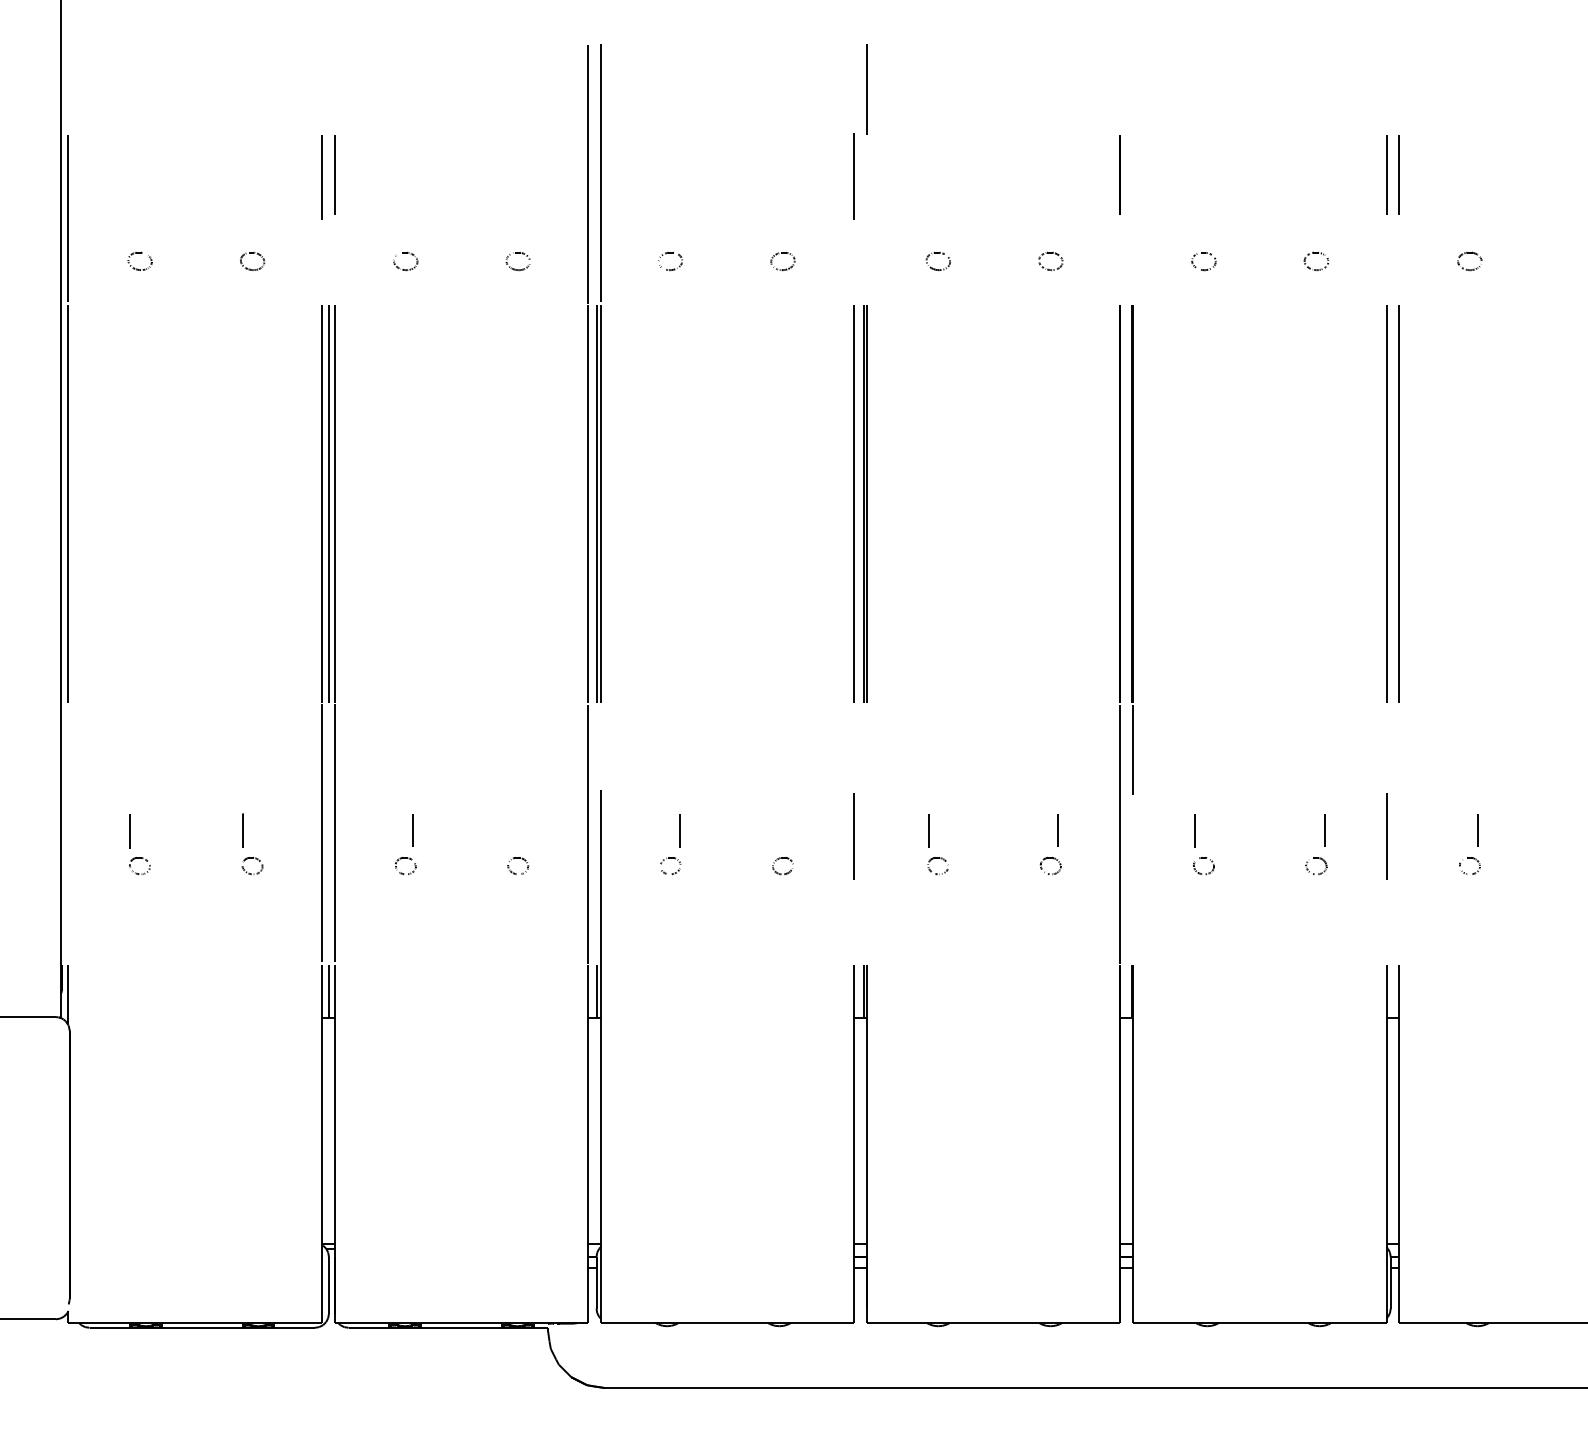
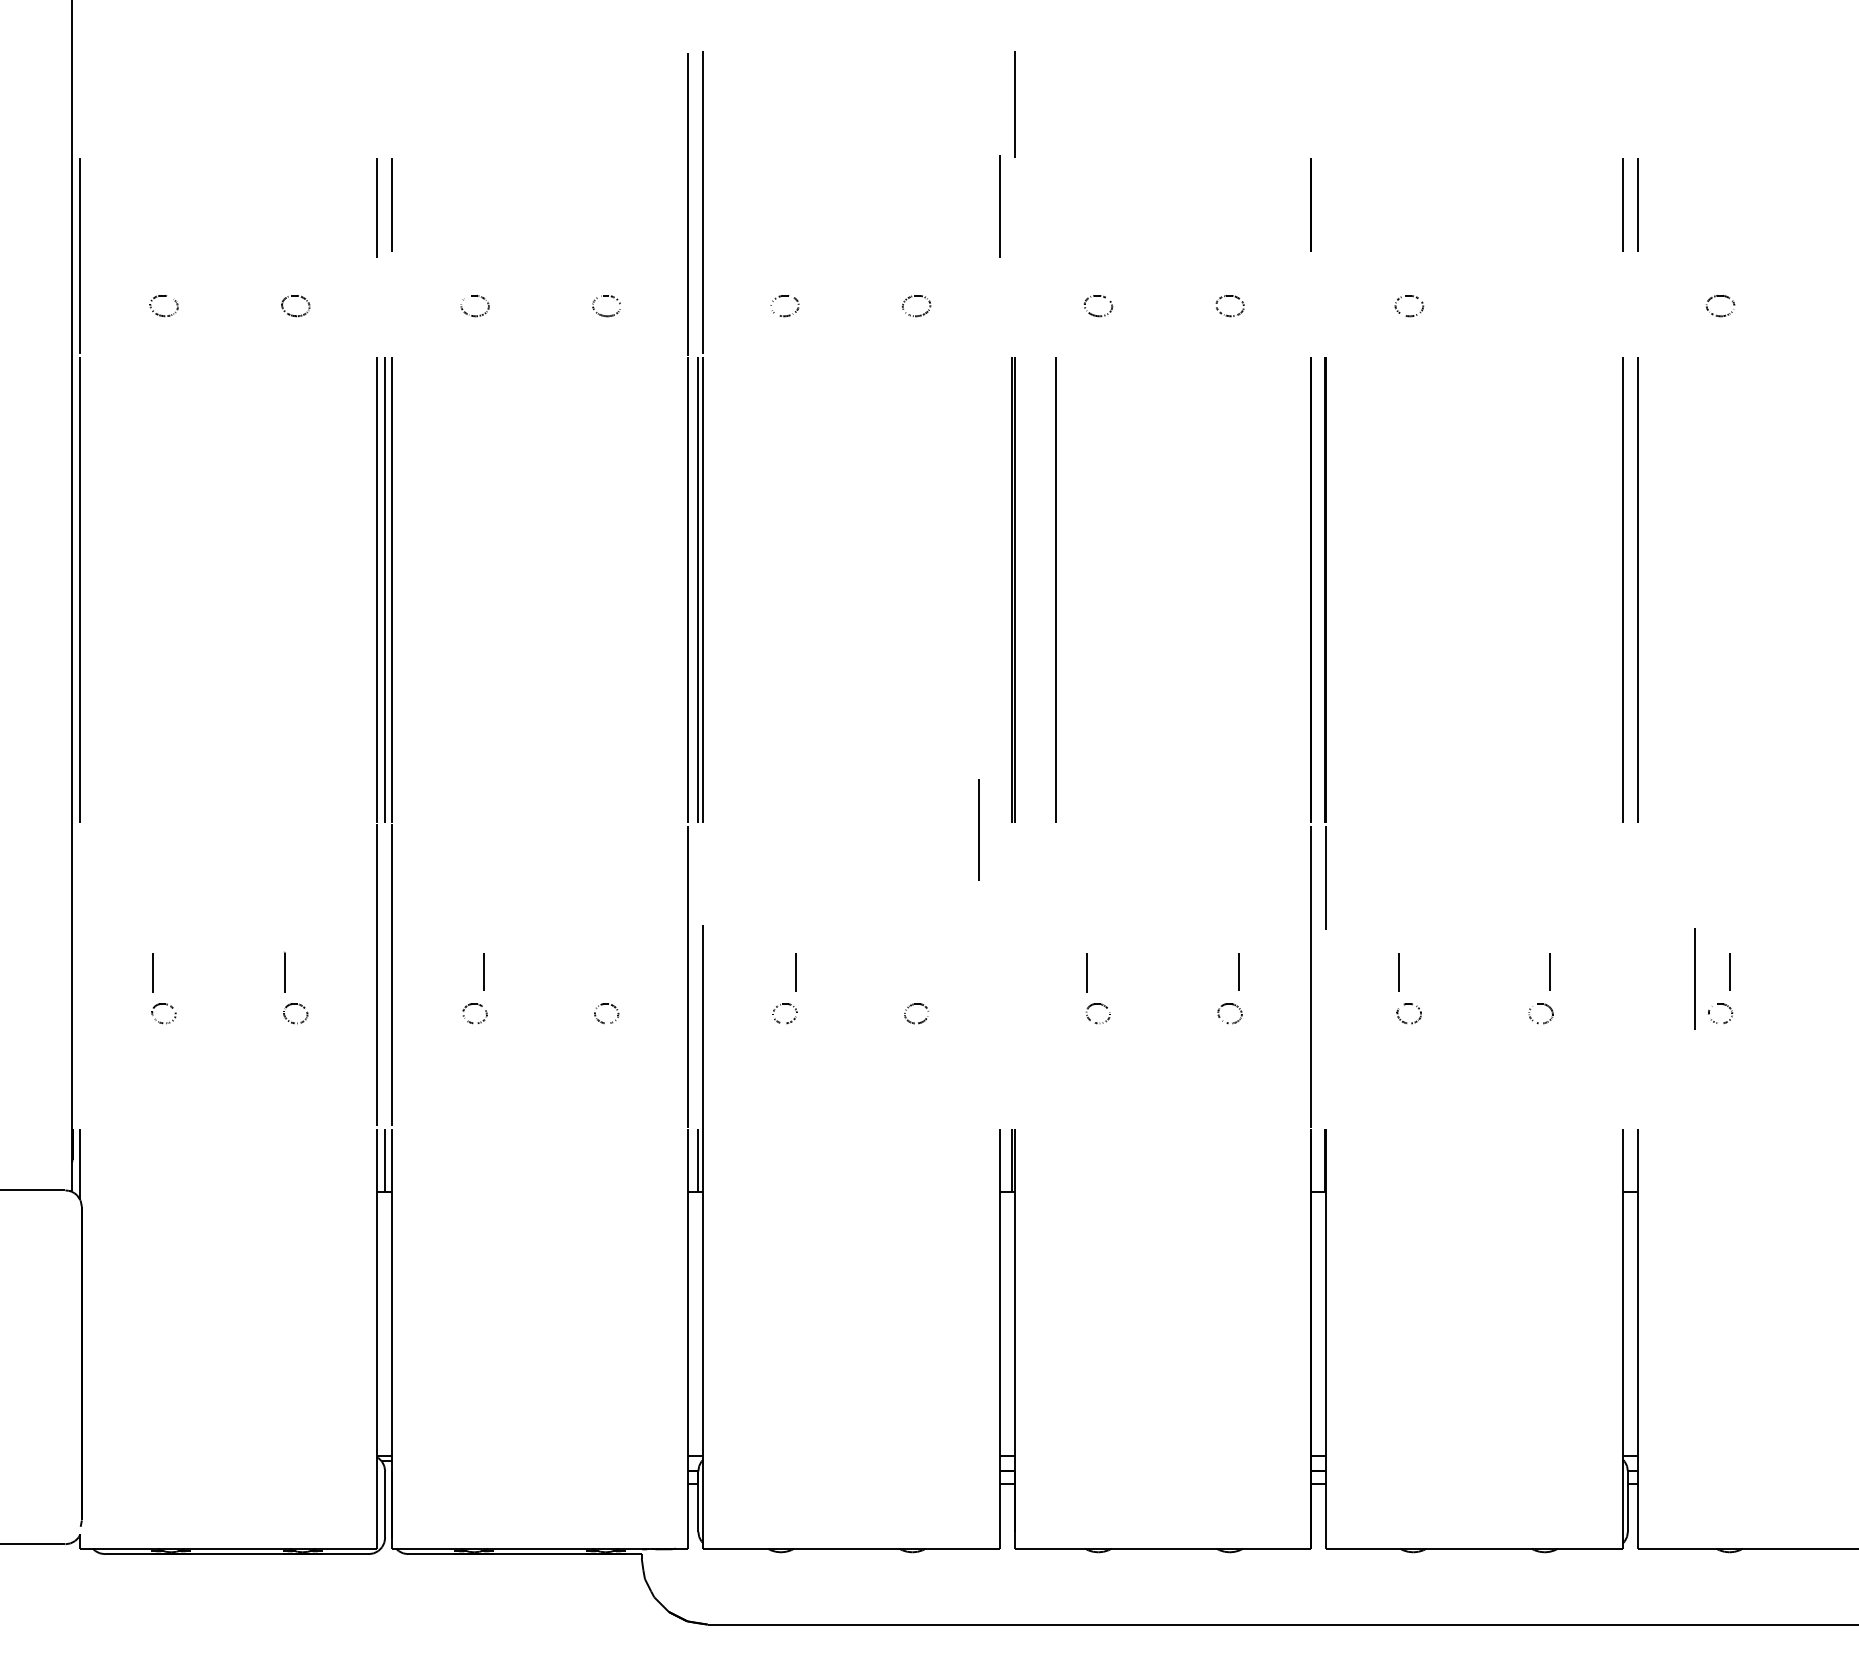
part: (1316, 269) -> (1540, 315), removed
line: (853, 503) -> (1055, 589), moved
line: (853, 835) -> (978, 829), moved
line: (1386, 835) -> (1694, 978), moved

